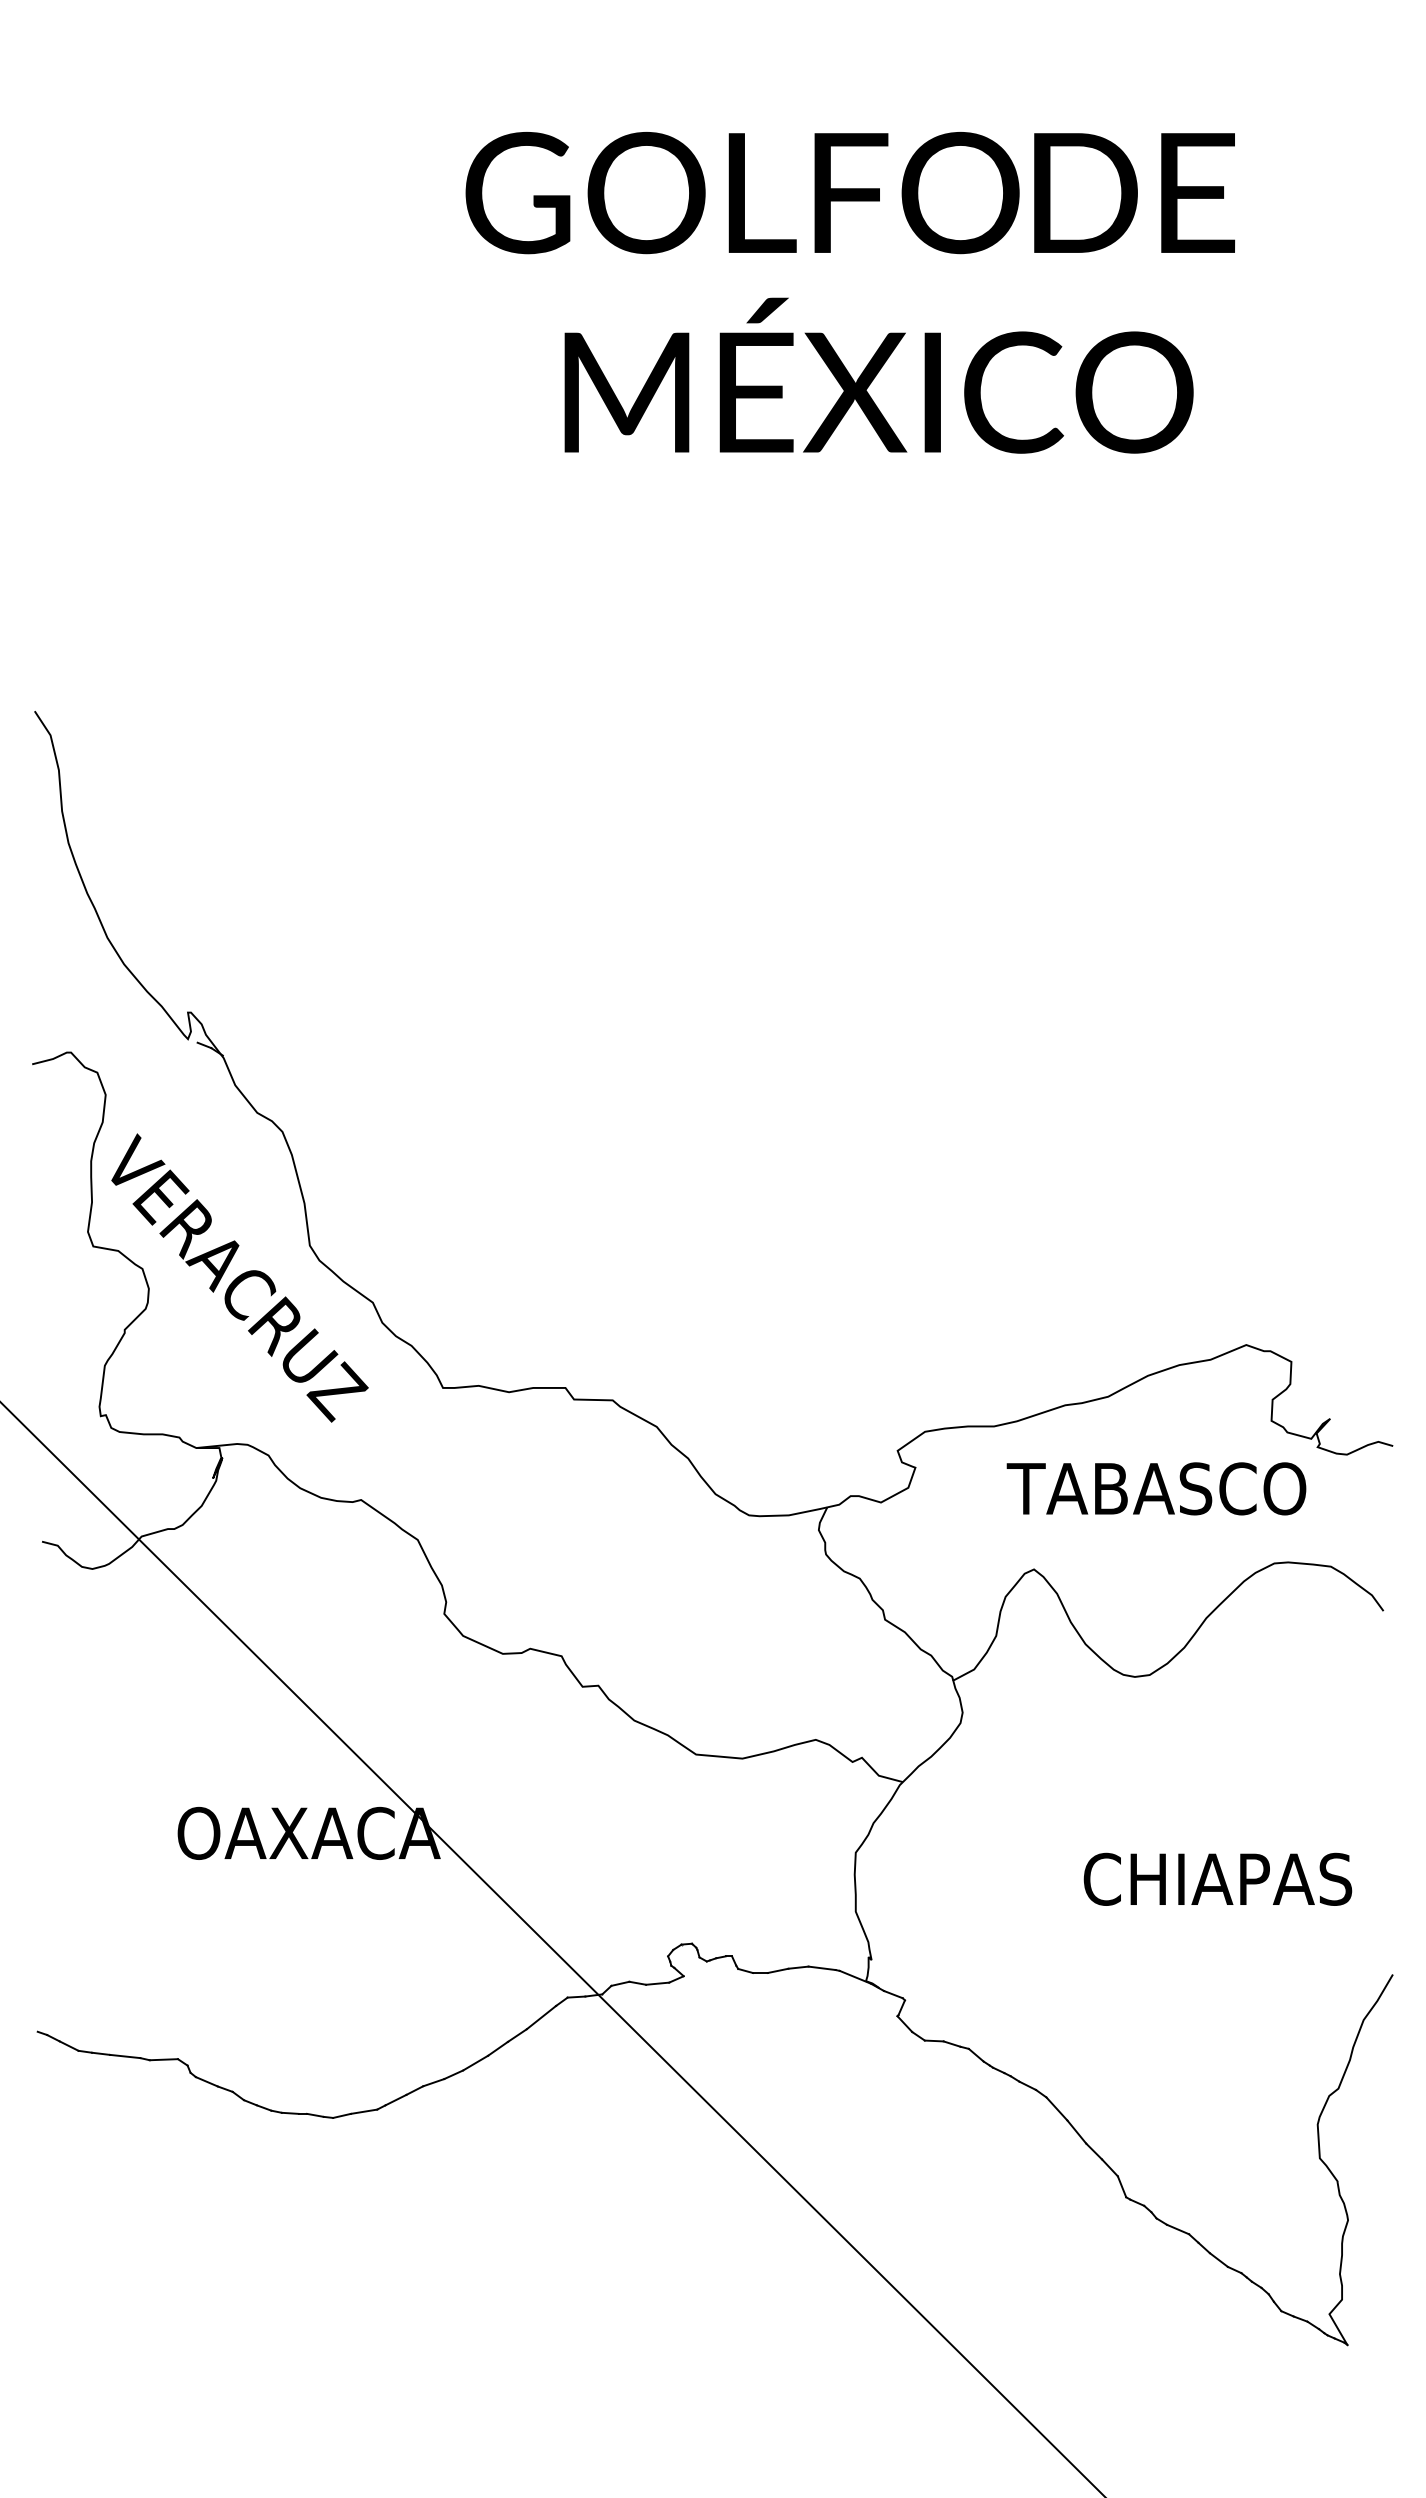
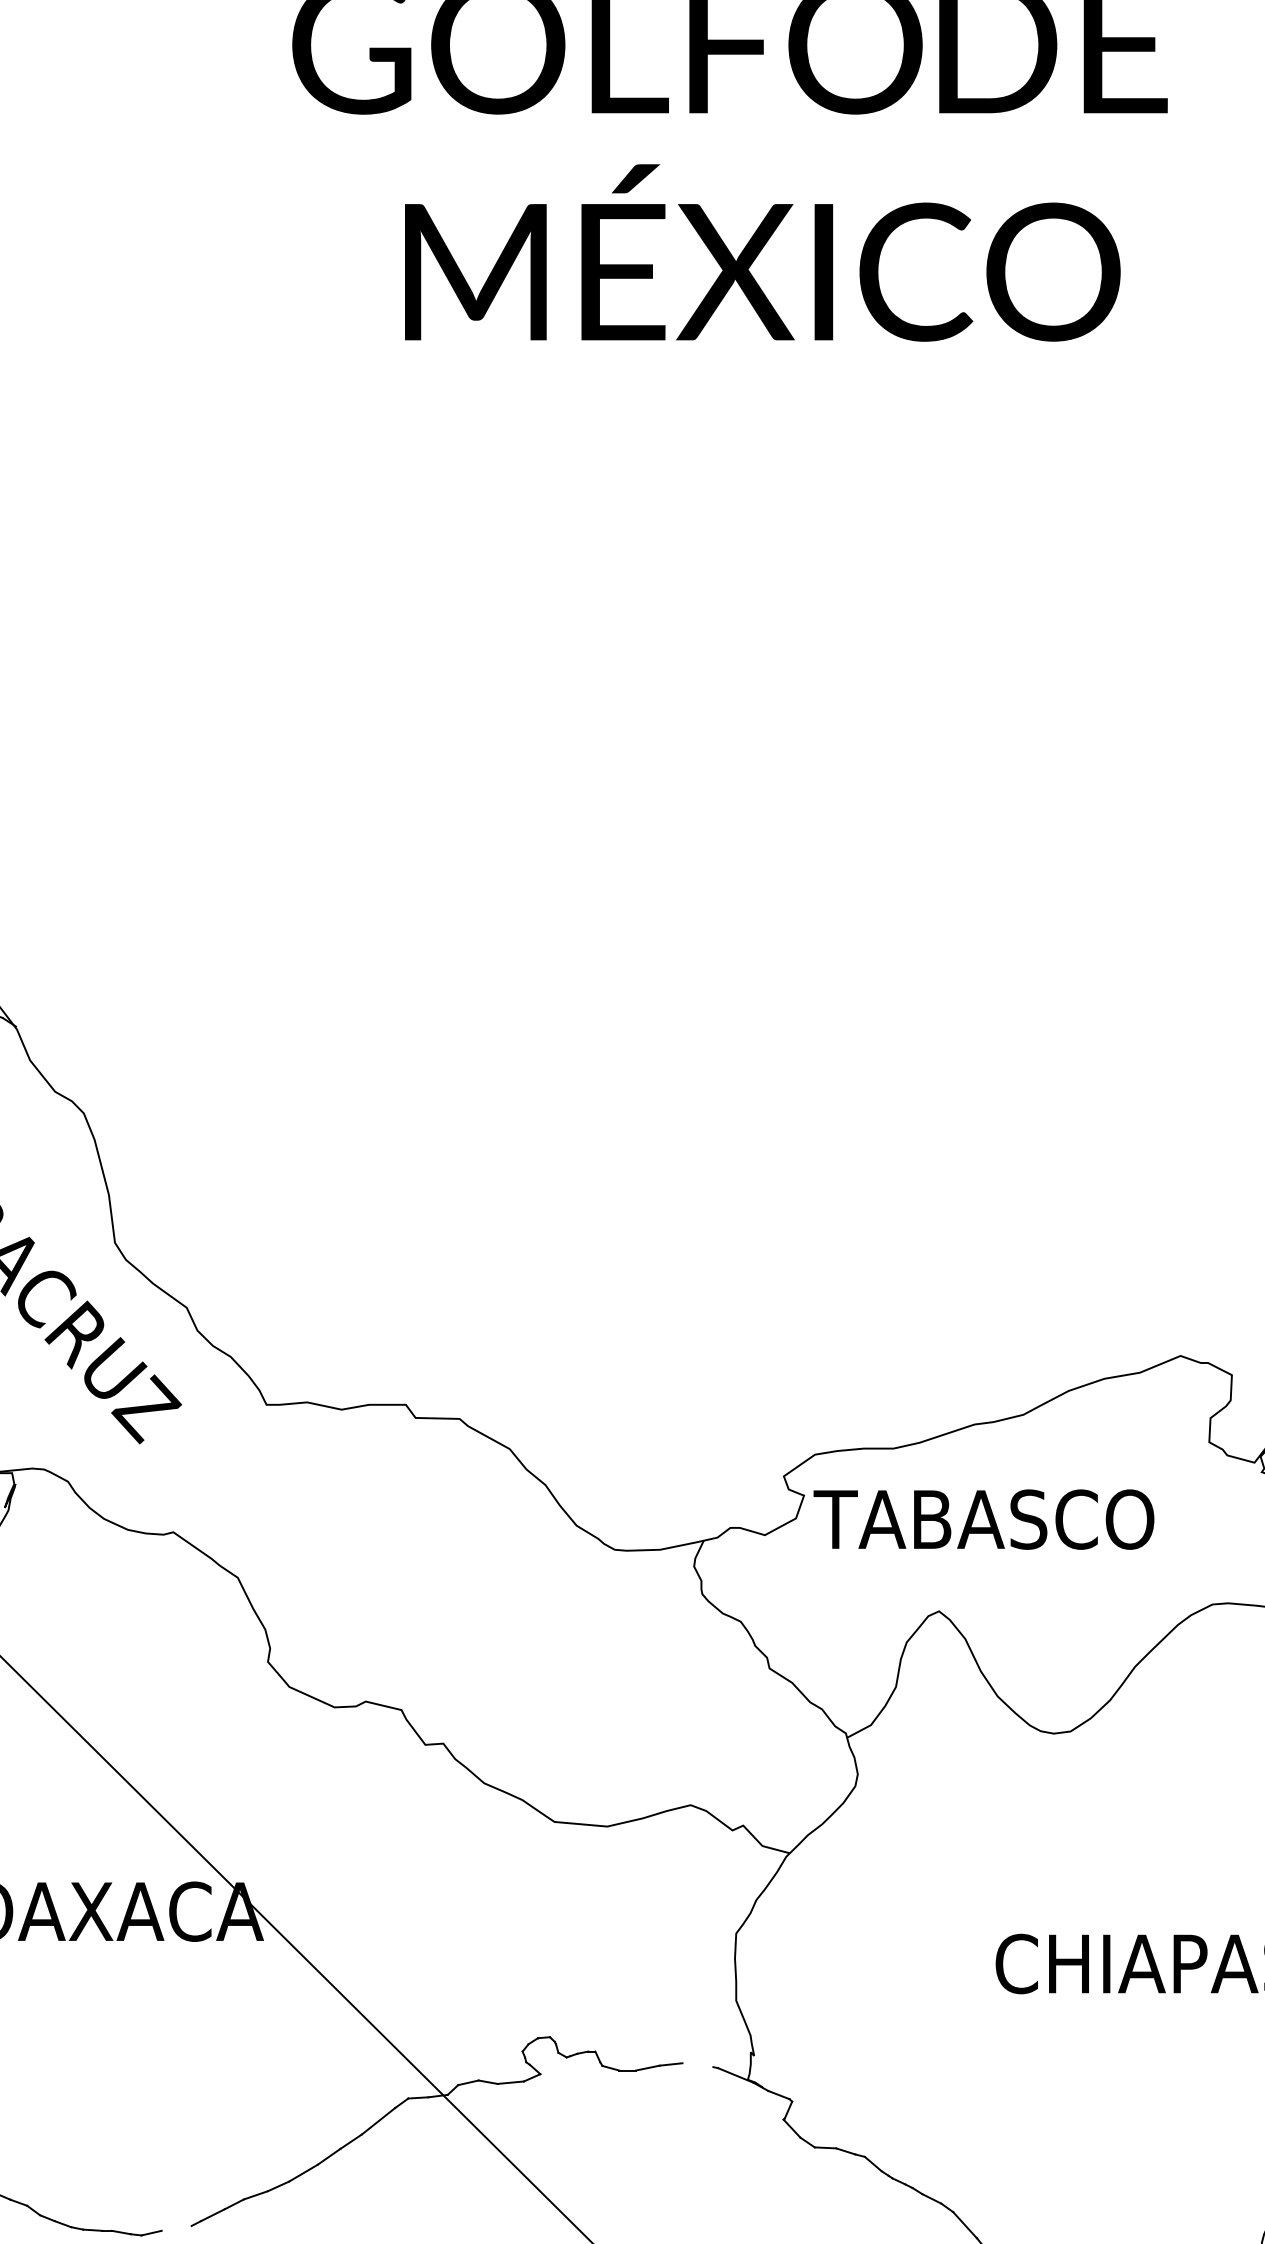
text: (1156, 1488) -> (983, 1519), moved
line: (821, 1968) -> (697, 2065), removed
line: (363, 2111) -> (176, 2228), removed

